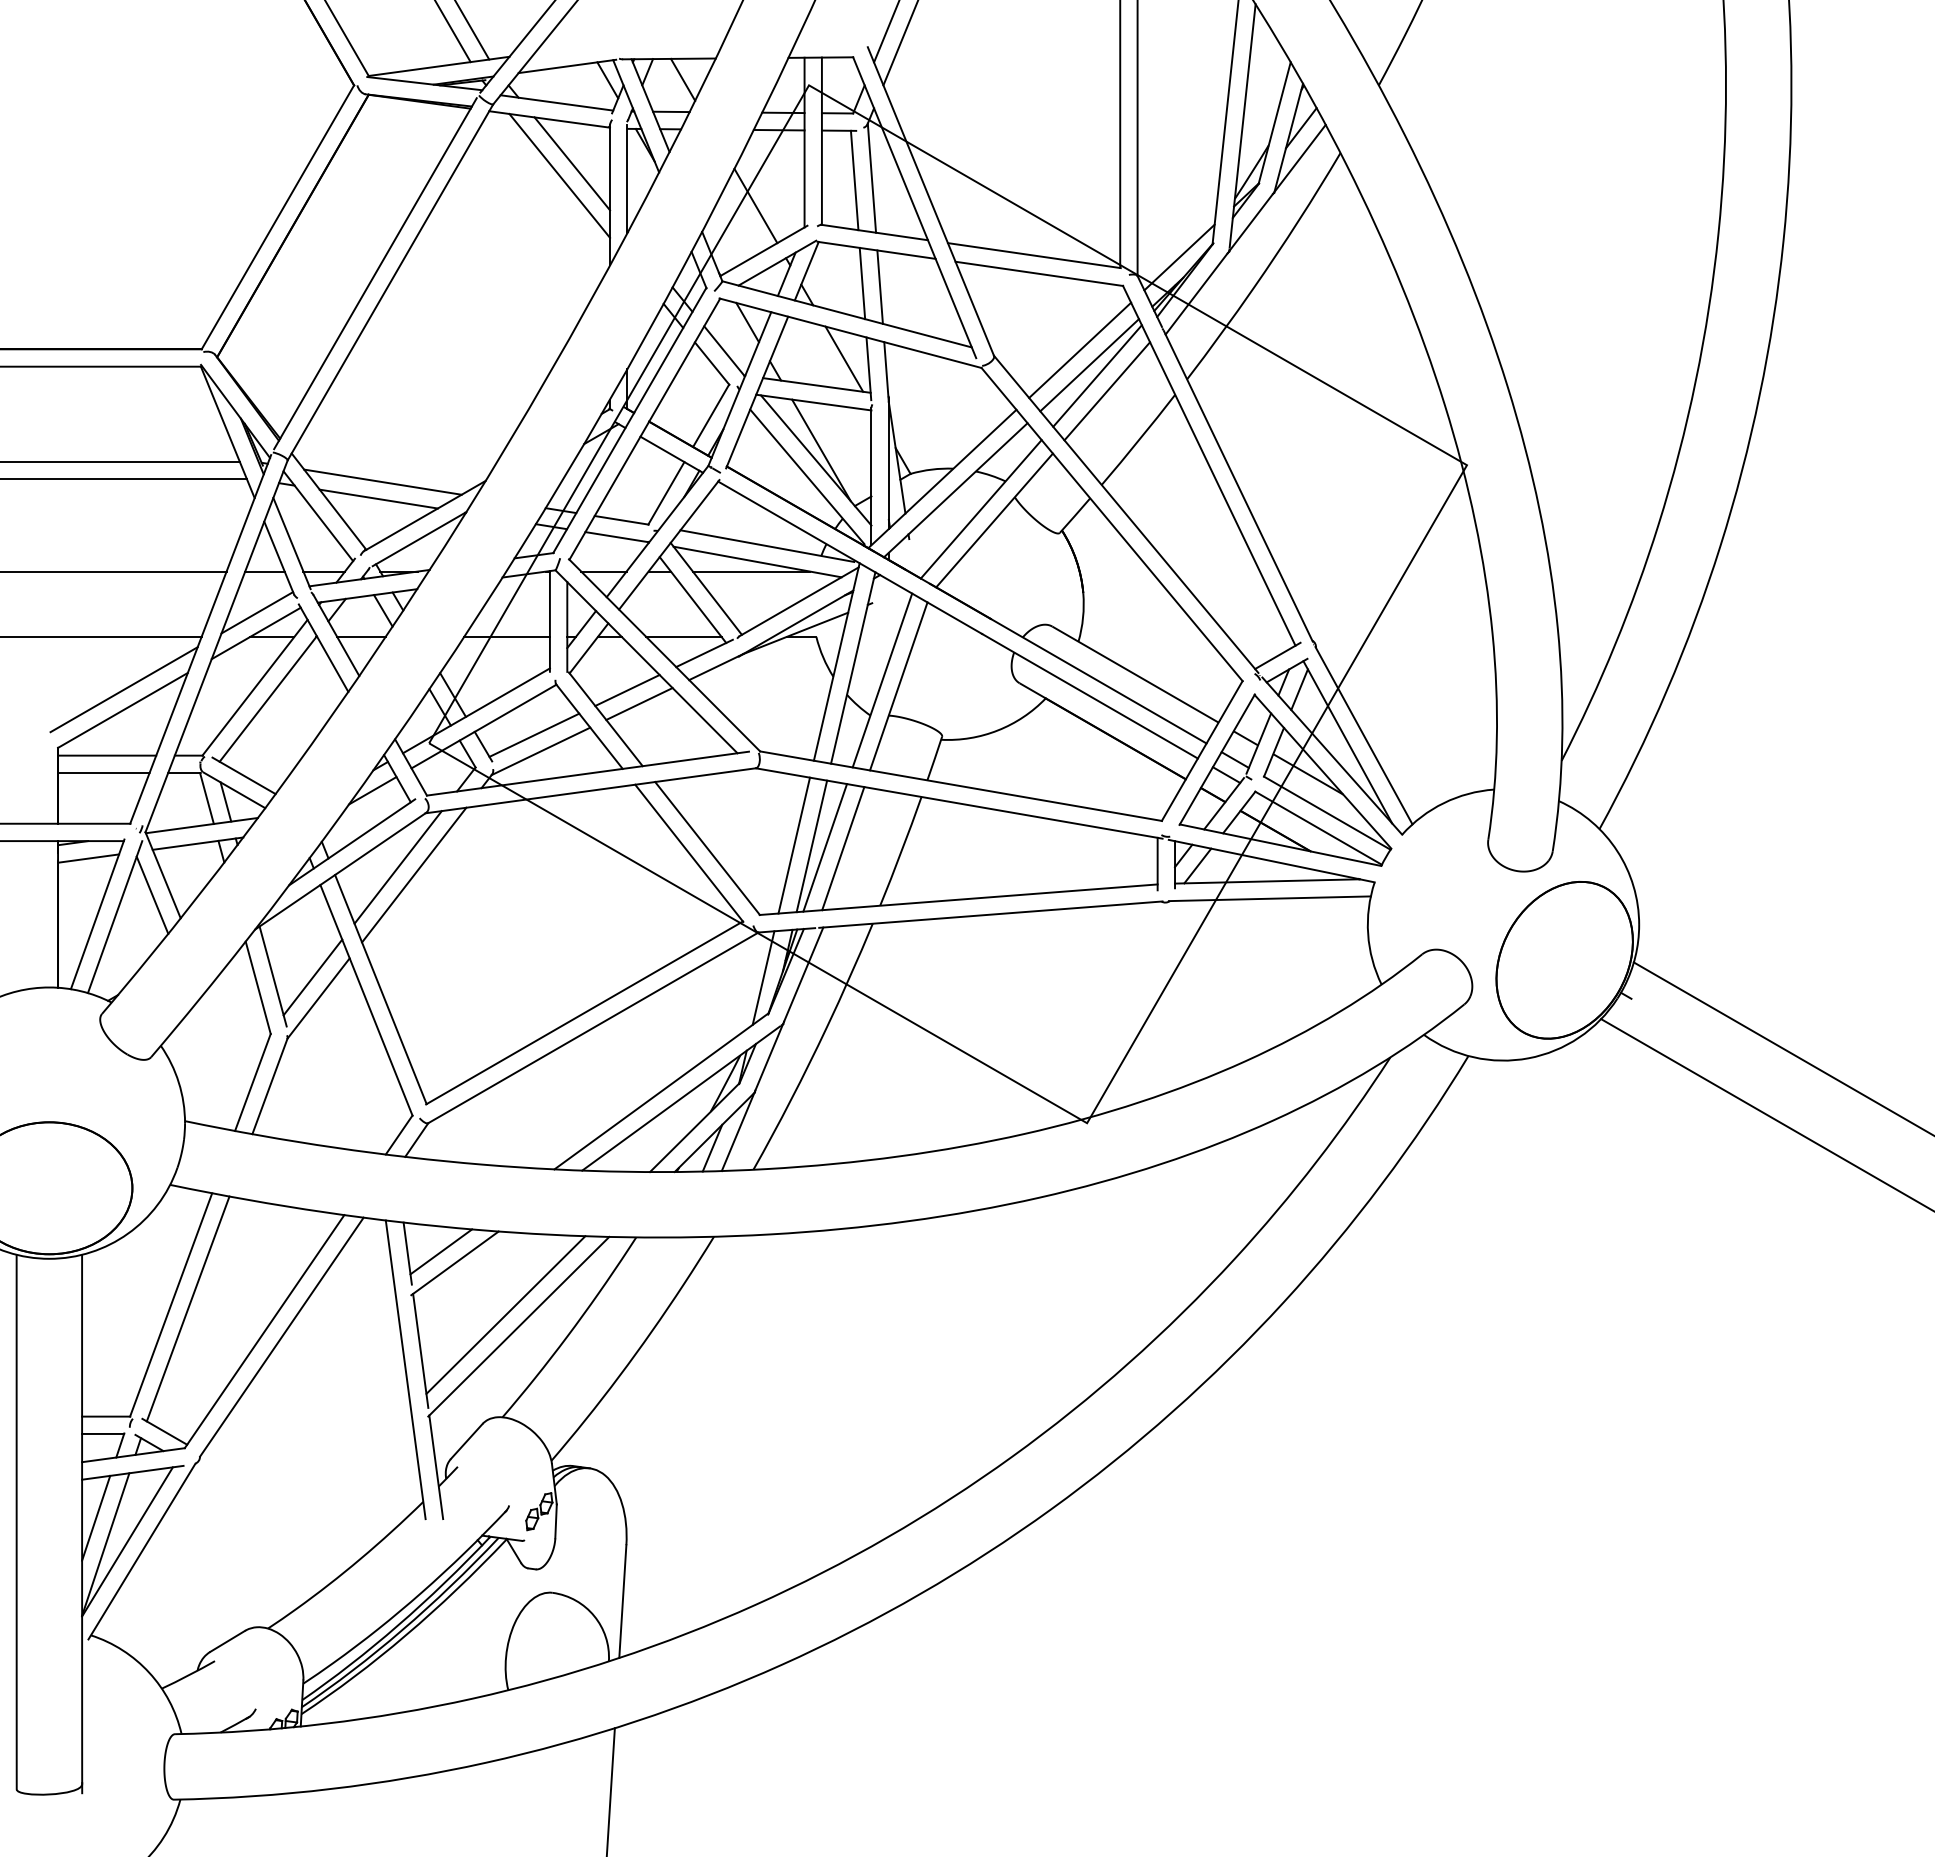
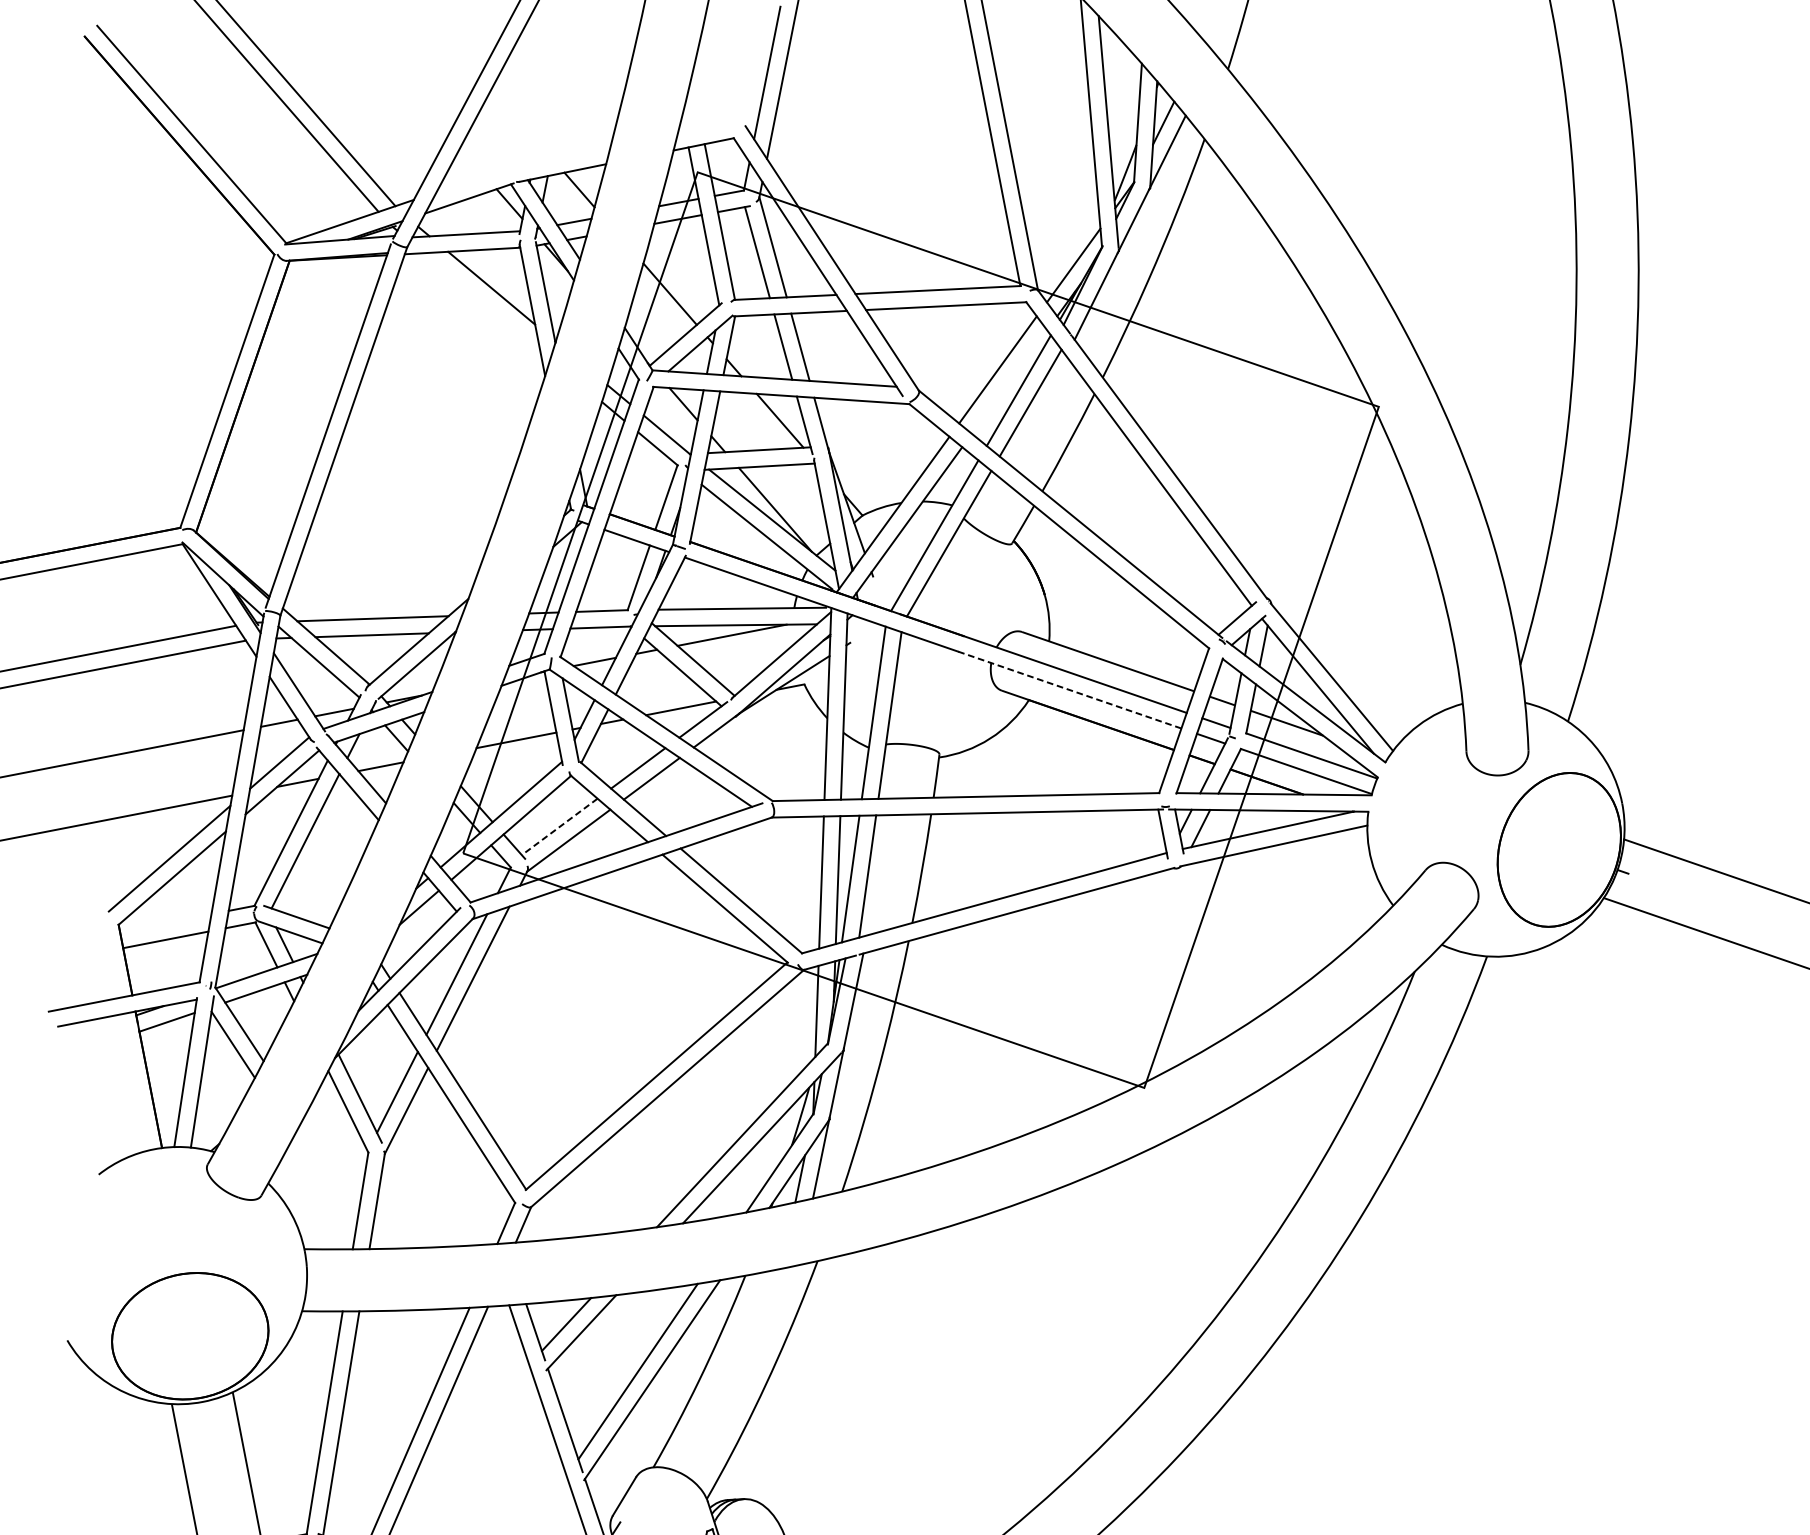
line: (559, 175) -> (481, 301), removed
line: (1089, 365) -> (1009, 382), removed
line: (1090, 696) -> (1070, 690), solid -> dashed
line: (534, 735) -> (559, 827), solid -> dashed
line: (107, 755) -> (166, 922), removed

